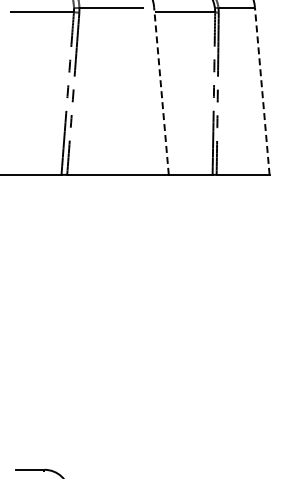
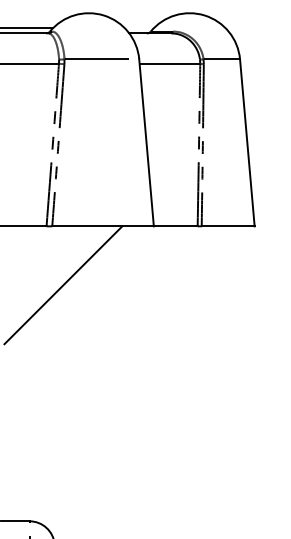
line: (161, 91) -> (146, 142), dashed -> solid
line: (262, 91) -> (247, 142), dashed -> solid
line: (78, 234) -> (63, 285), added

